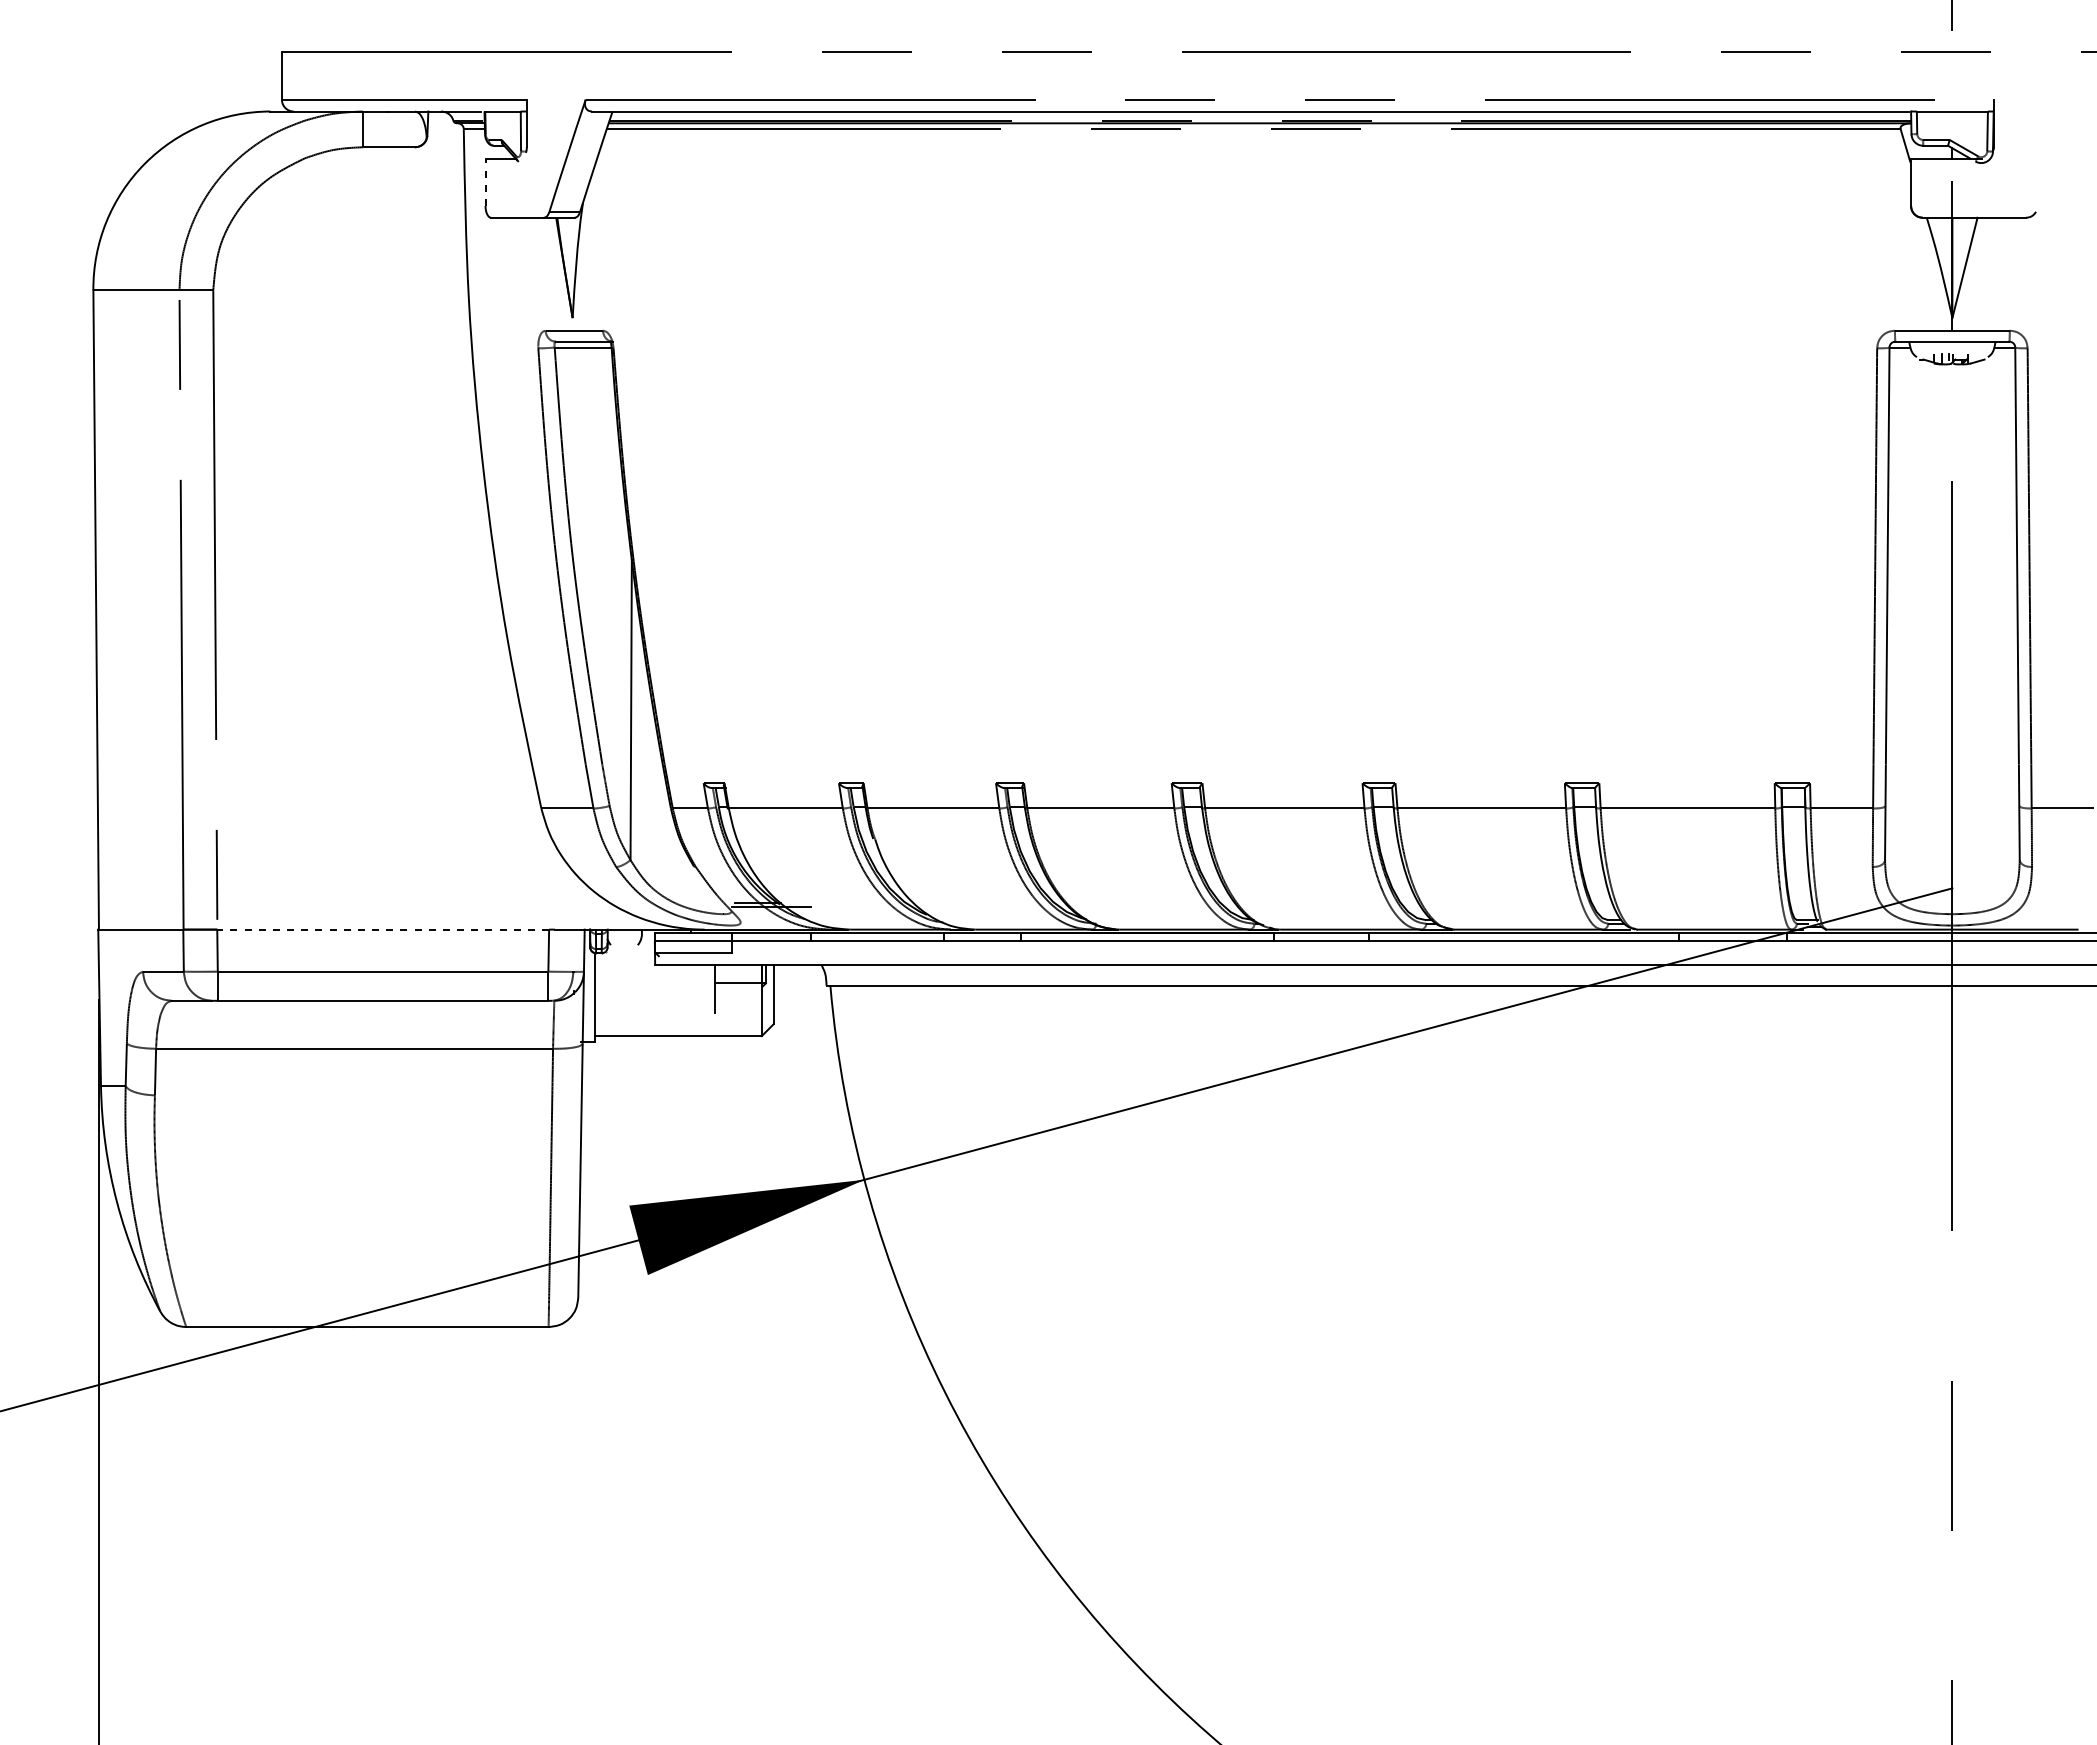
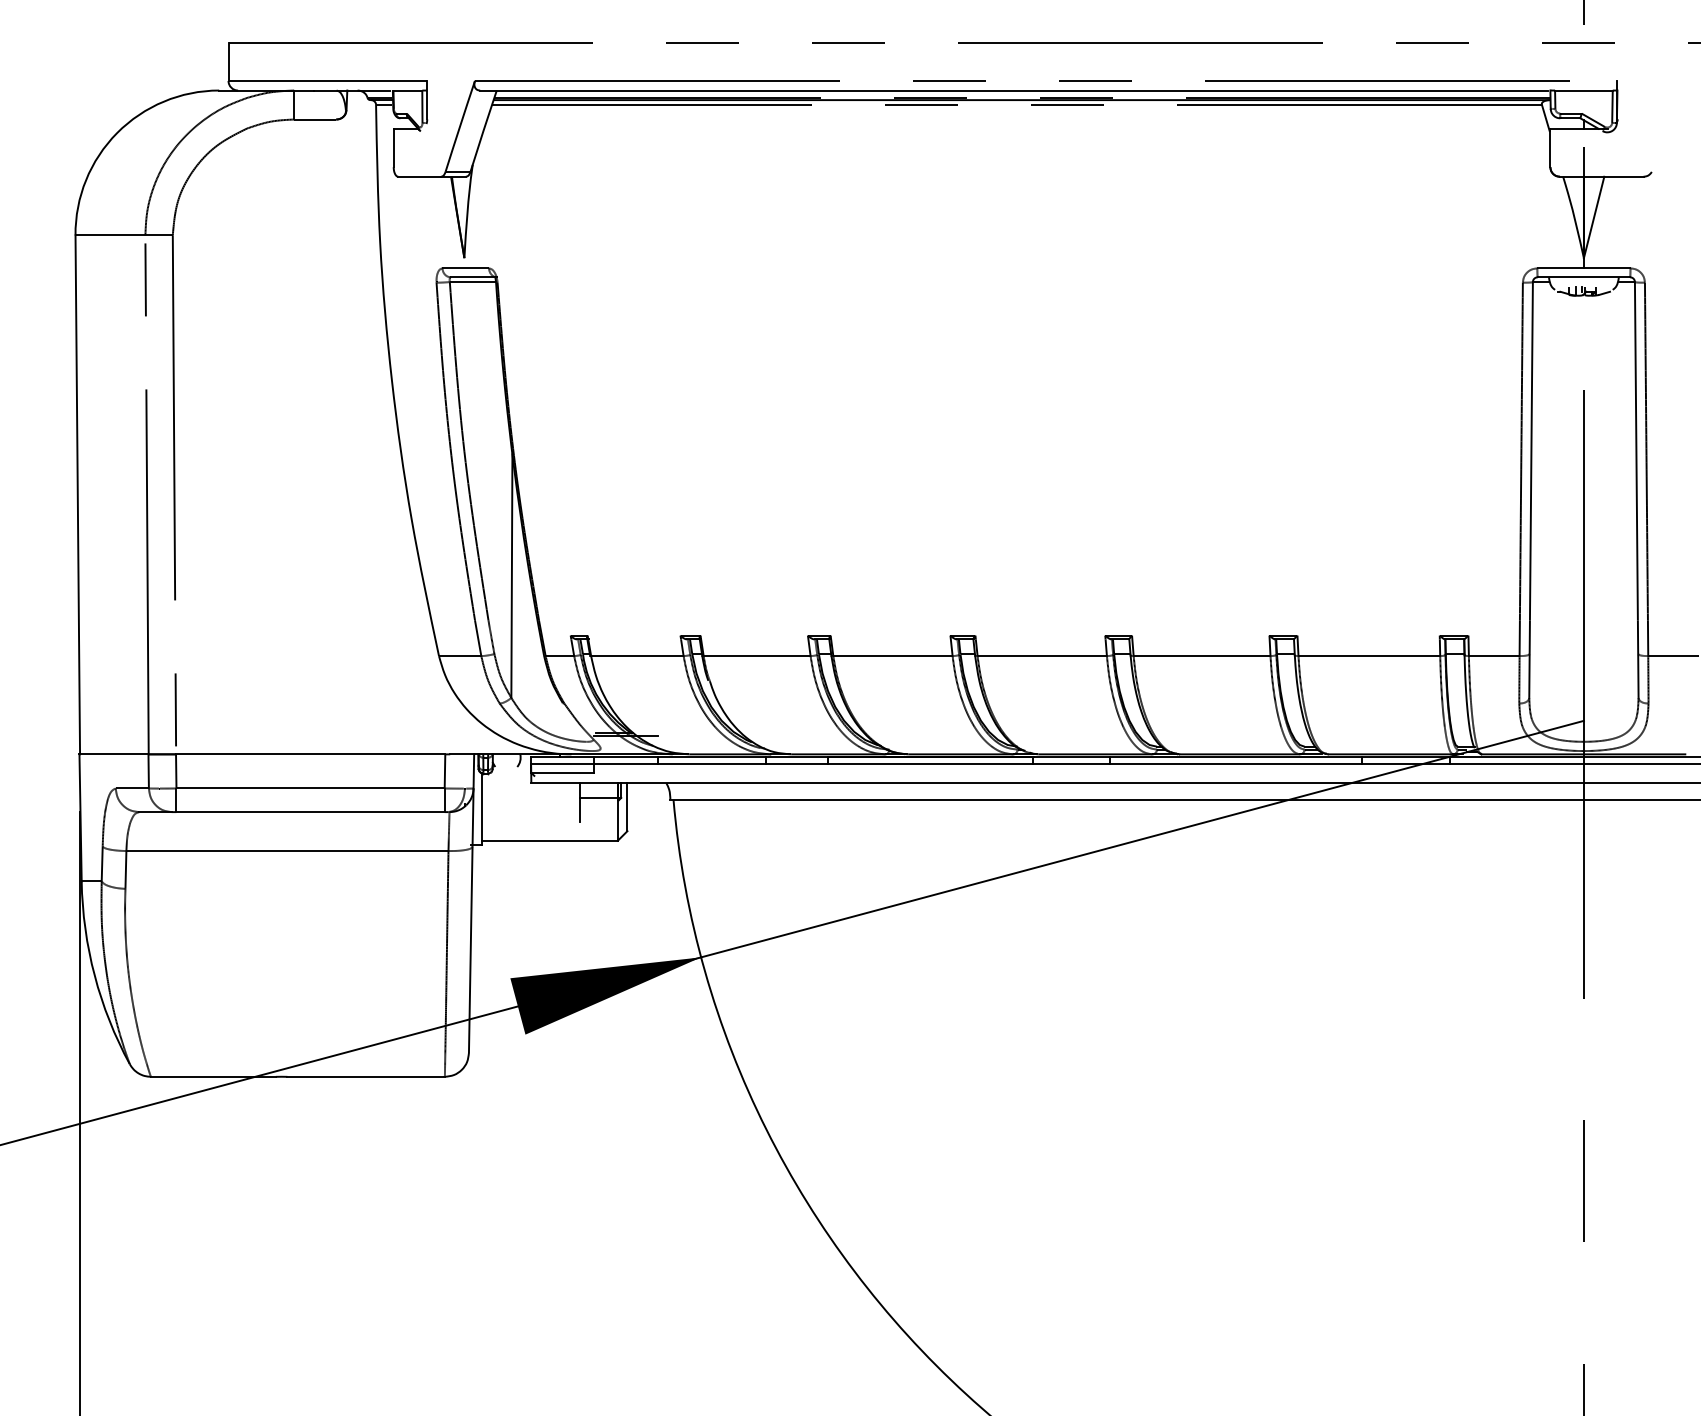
line: (485, 182) -> (393, 148), dashed -> solid
line: (383, 929) -> (310, 754), dashed -> solid

